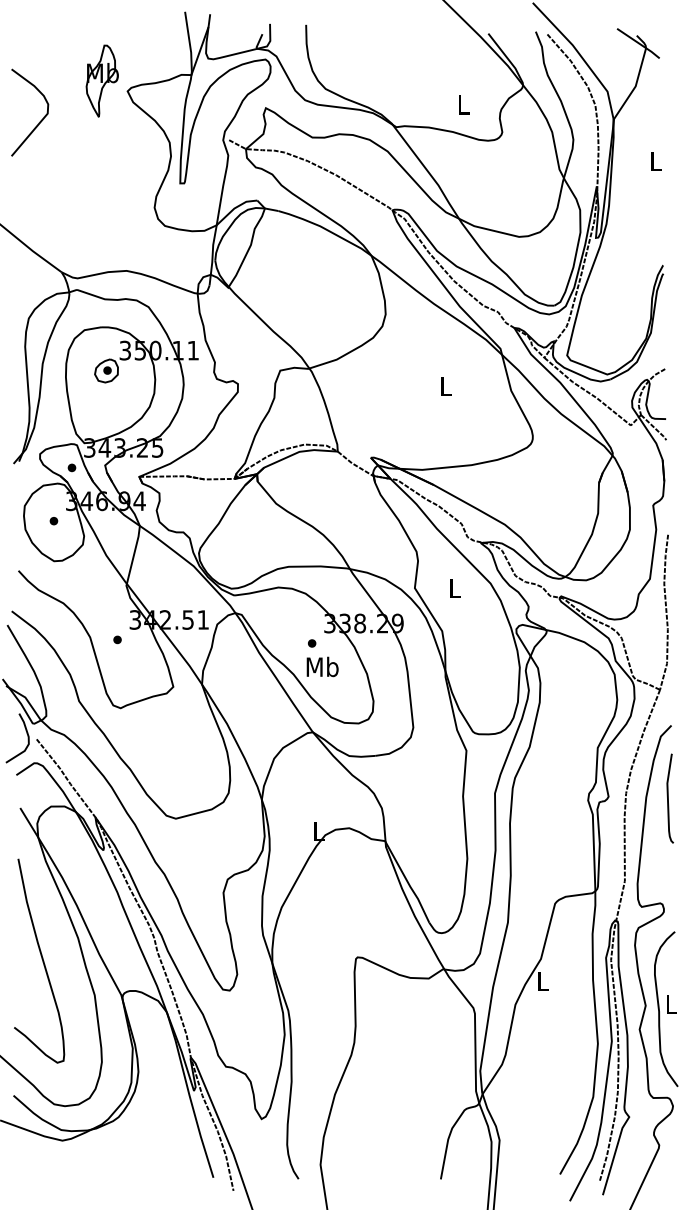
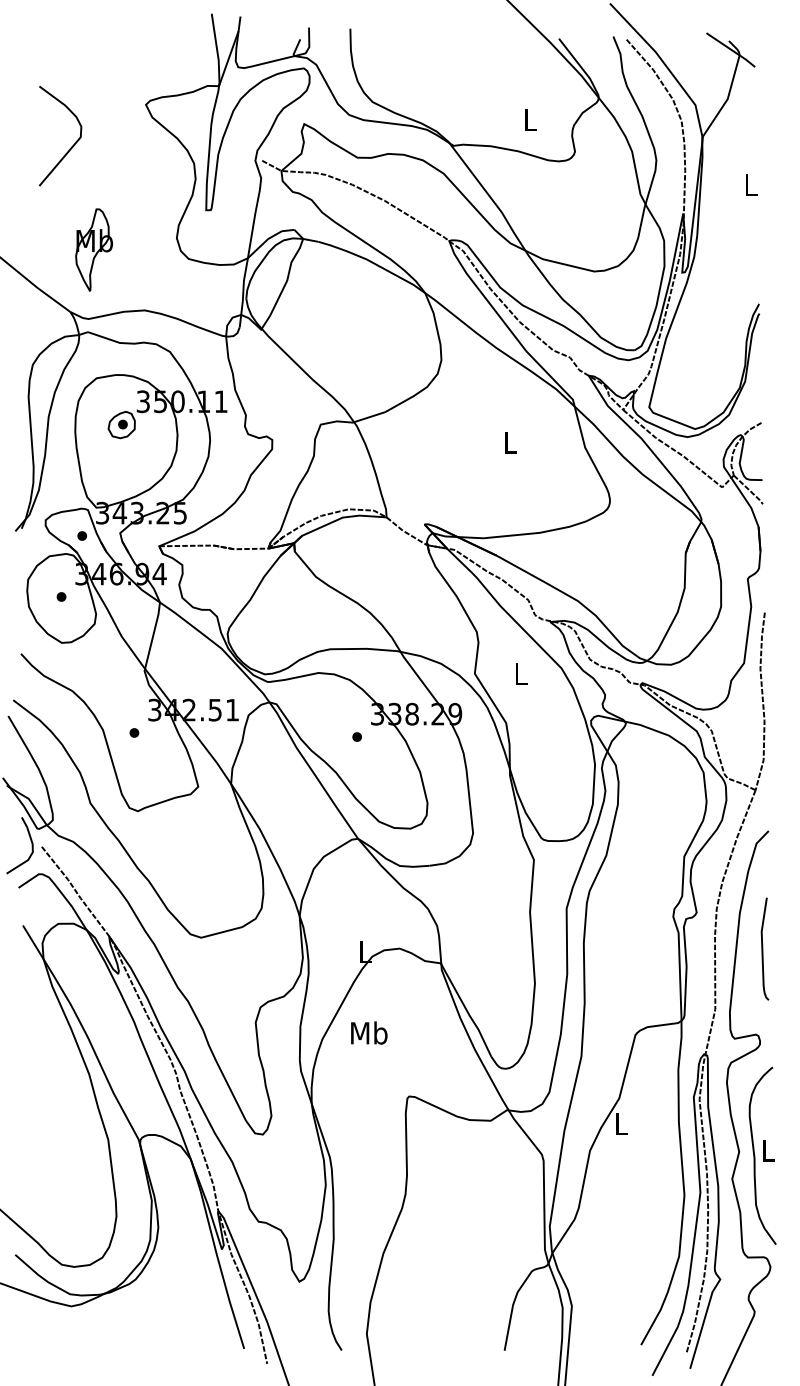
part: (101, 80) -> (93, 249), moved
curve: (39, 121) -> (71, 146), moved
text: (322, 666) -> (369, 1032), moved
curve: (668, 798) -> (762, 948), moved
curve: (41, 959) -> (47, 1098), removed

